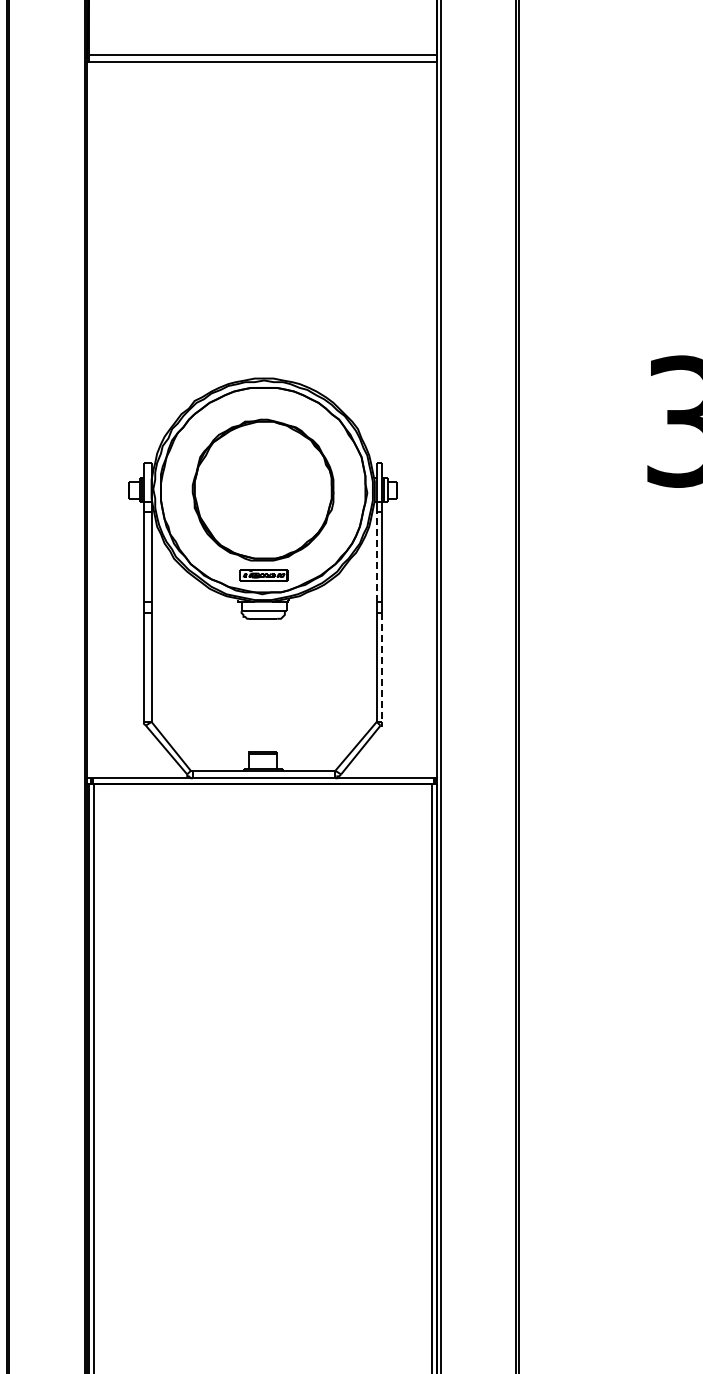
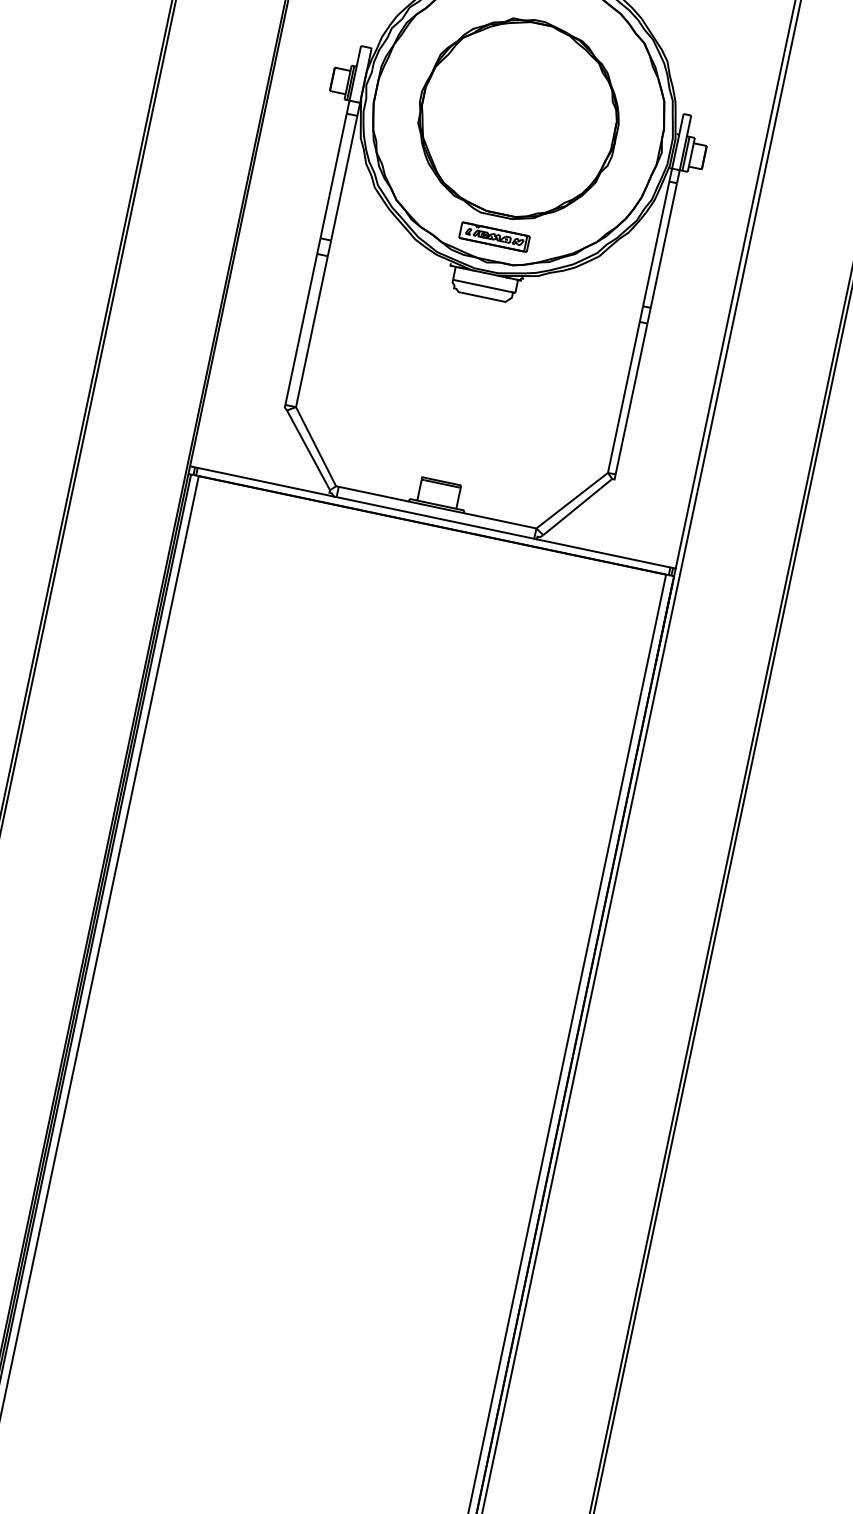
line: (376, 556) -> (655, 243), dashed -> solid
line: (382, 668) -> (631, 400), dashed -> solid

